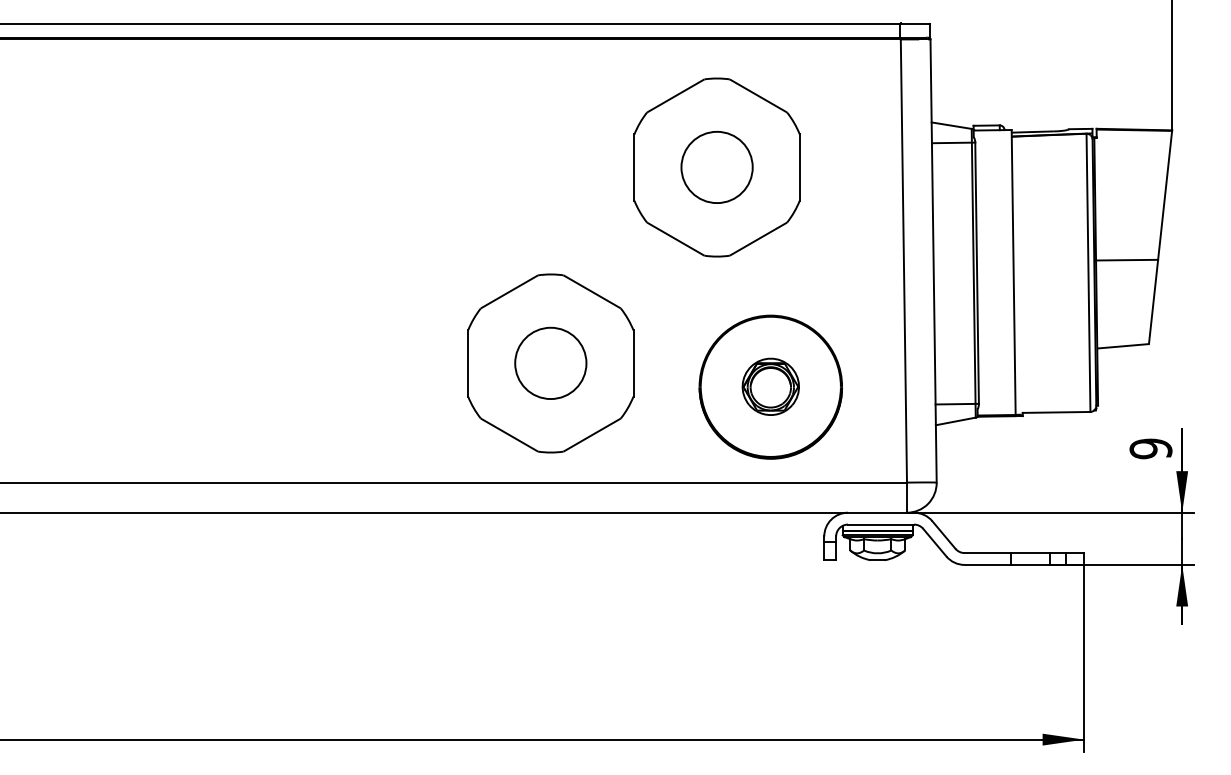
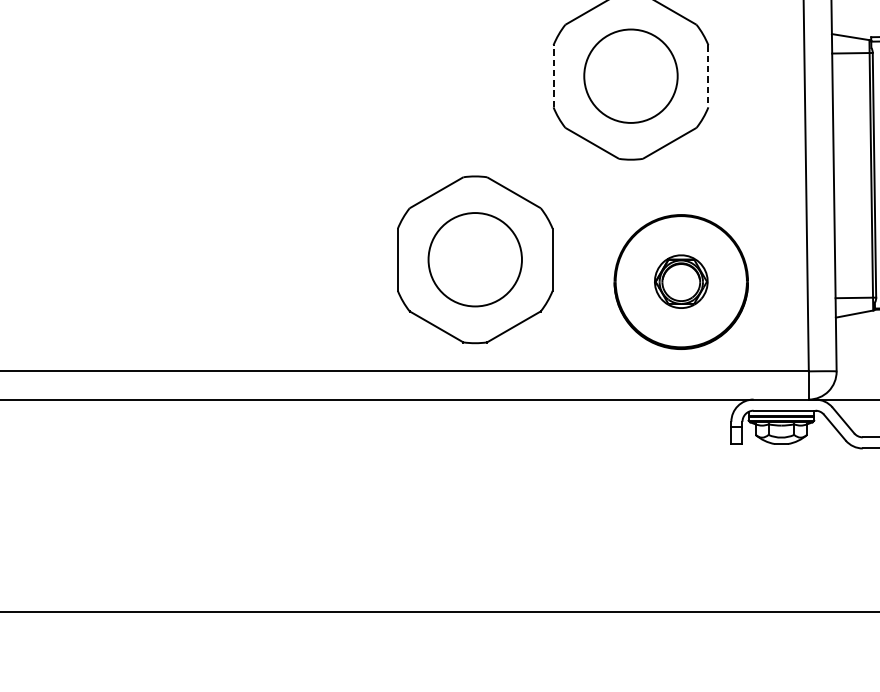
line: (634, 167) -> (553, 76), solid -> dashed
circle: (716, 167) -> (630, 76), size x1.4
line: (799, 168) -> (708, 77), solid -> dashed
circle: (550, 363) -> (474, 259), size x1.4

